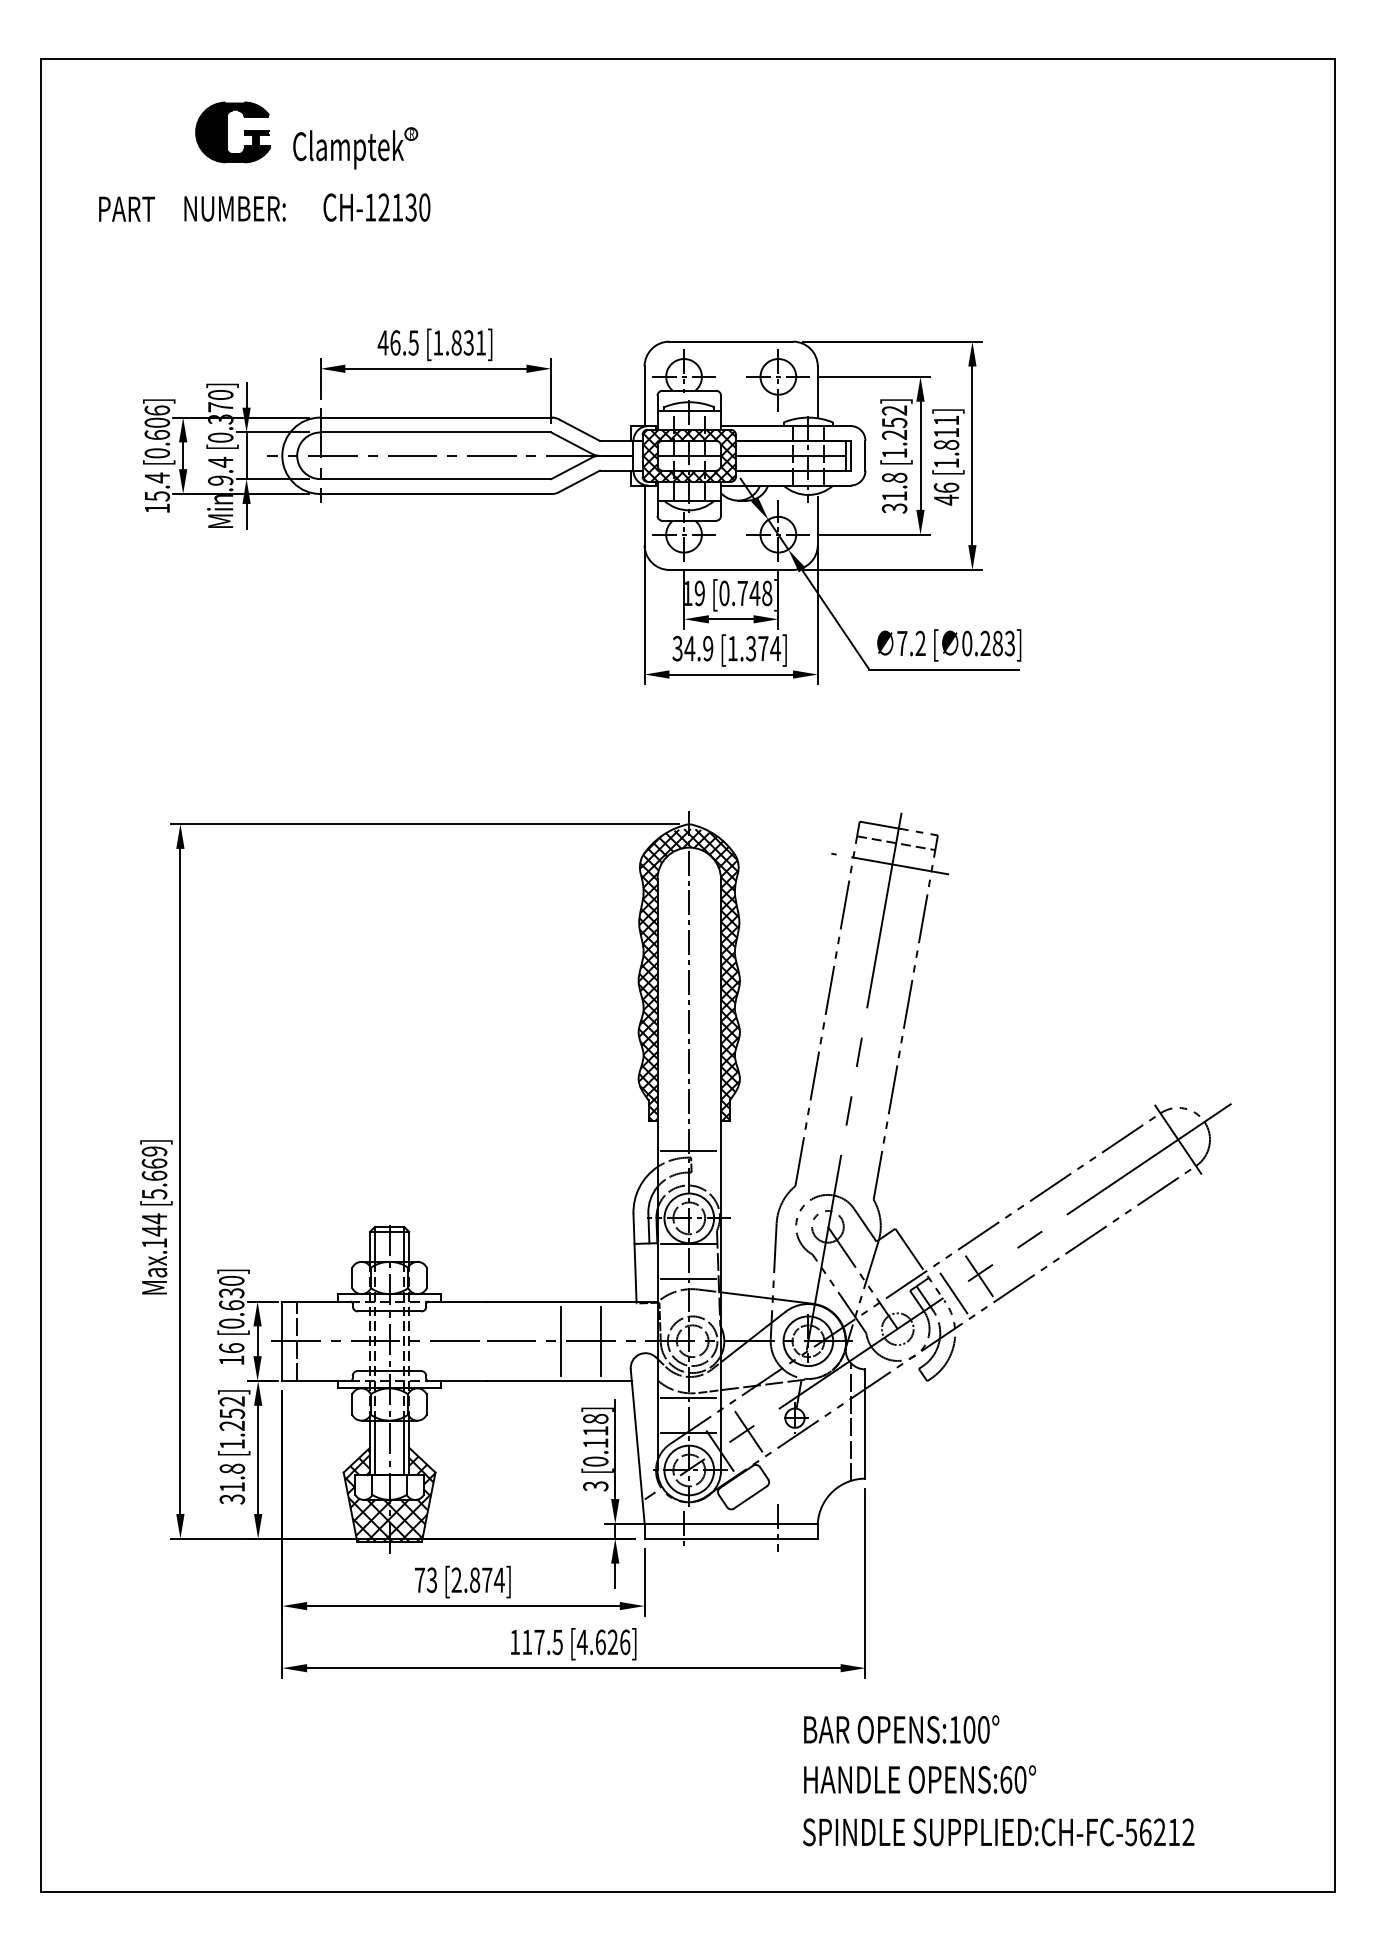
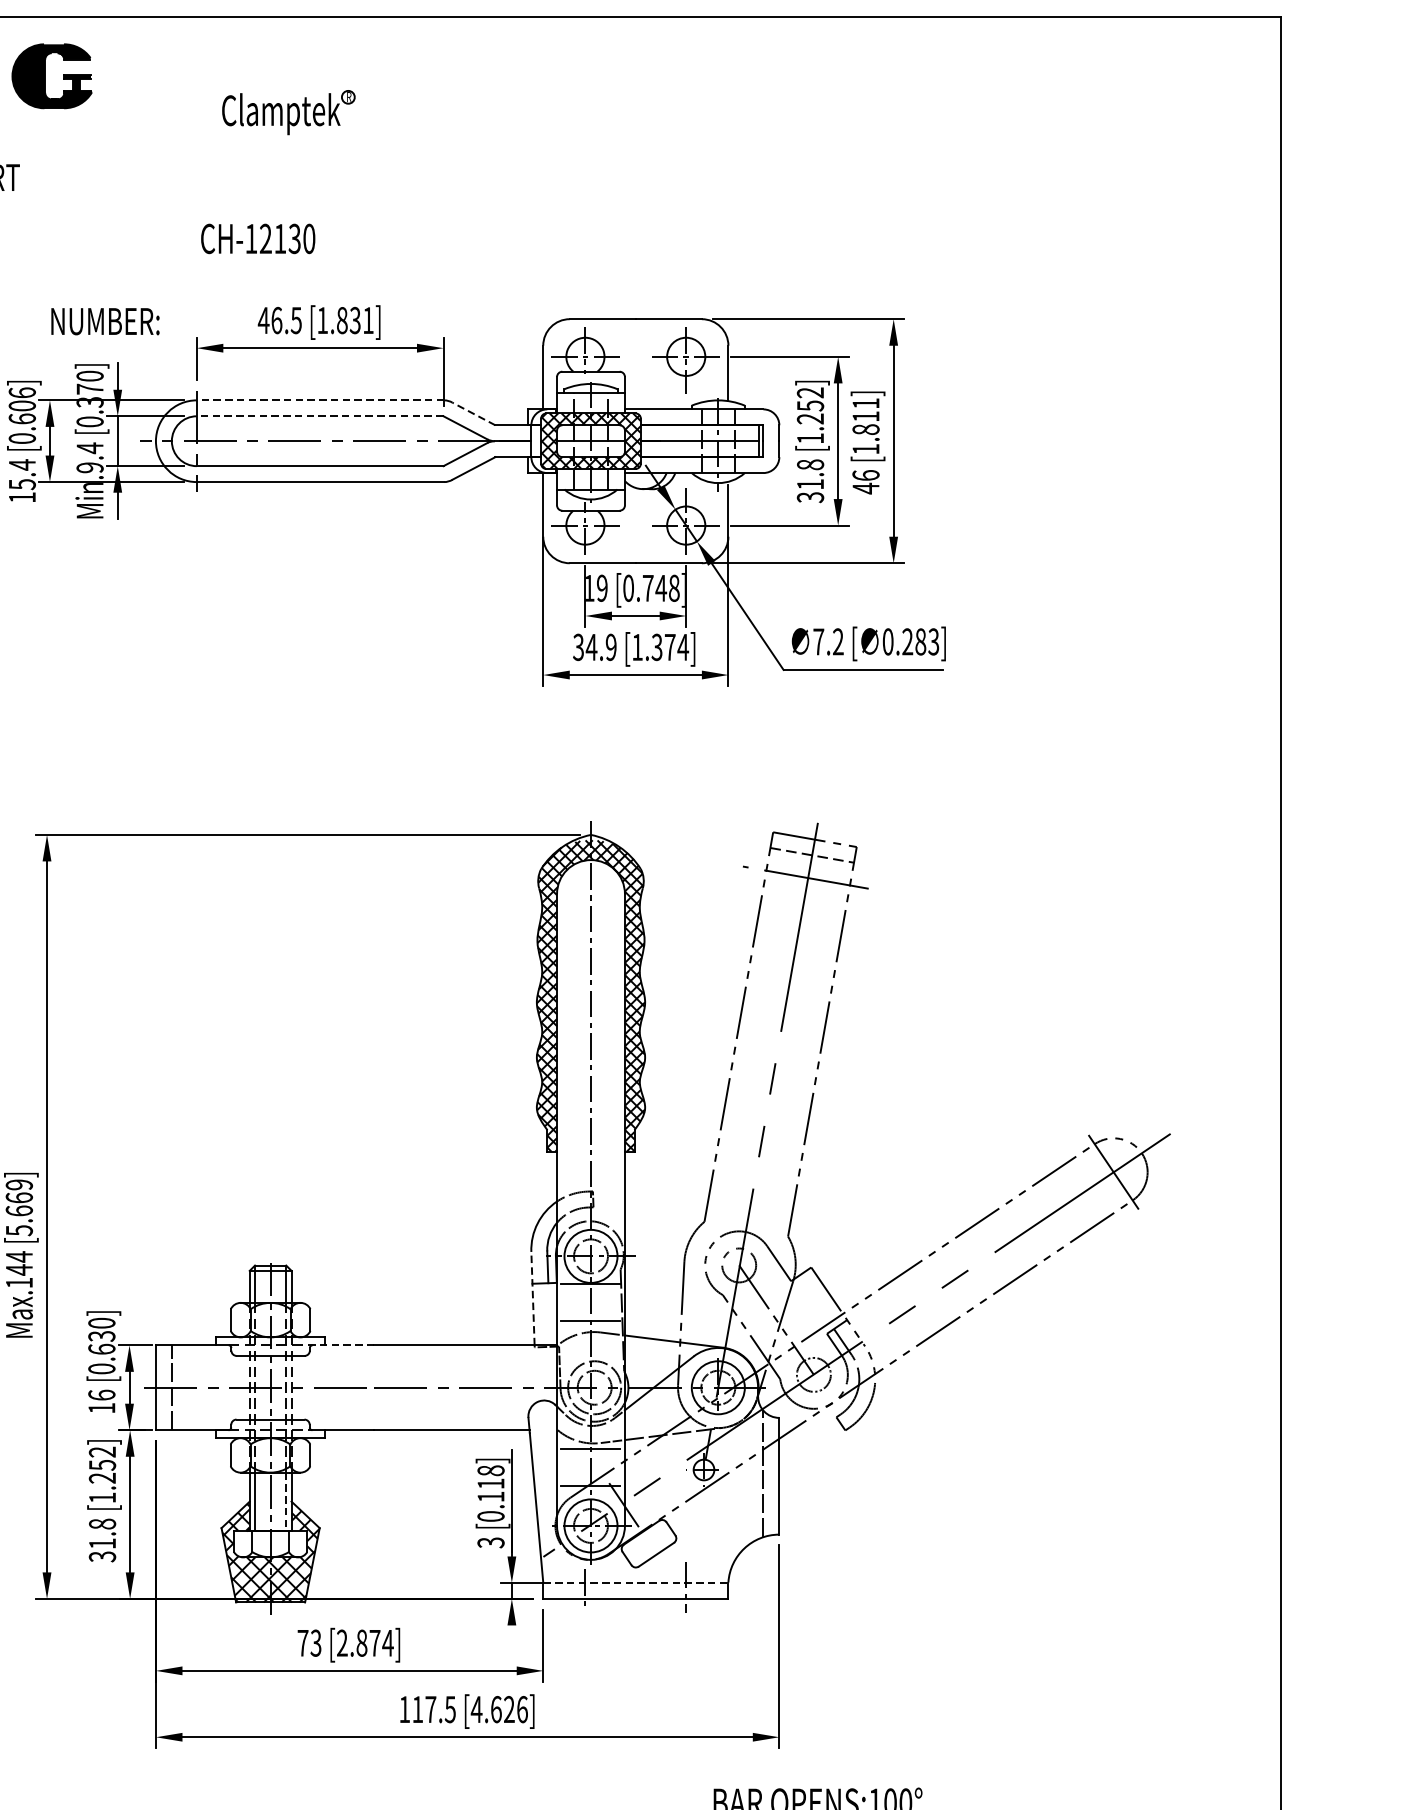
part: (232, 132) -> (51, 76), moved
part: (355, 148) -> (288, 112), moved
text: (376, 207) -> (257, 238), moved
text: (234, 208) -> (104, 321), moved
line: (436, 417) -> (320, 400), solid -> dashed
line: (579, 430) -> (473, 414), solid -> dashed
line: (435, 432) -> (319, 416), solid -> dashed
line: (688, 1150) -> (590, 1183), removed
line: (635, 1257) -> (533, 1298), solid -> dashed
line: (977, 1273) -> (899, 1315), removed
line: (951, 1291) -> (871, 1334), removed
line: (457, 1301) -> (343, 1345), solid -> dashed
line: (561, 1341) -> (454, 1388), removed
line: (600, 1341) -> (496, 1388), removed
line: (746, 1429) -> (652, 1482), removed
line: (404, 1448) -> (286, 1502), solid -> dashed
line: (731, 1523) -> (636, 1582), solid -> dashed
line: (615, 1575) -> (512, 1638), removed

